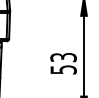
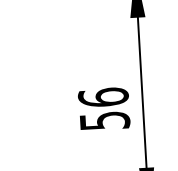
text: (63, 57) -> (103, 97), 53 -> 56

